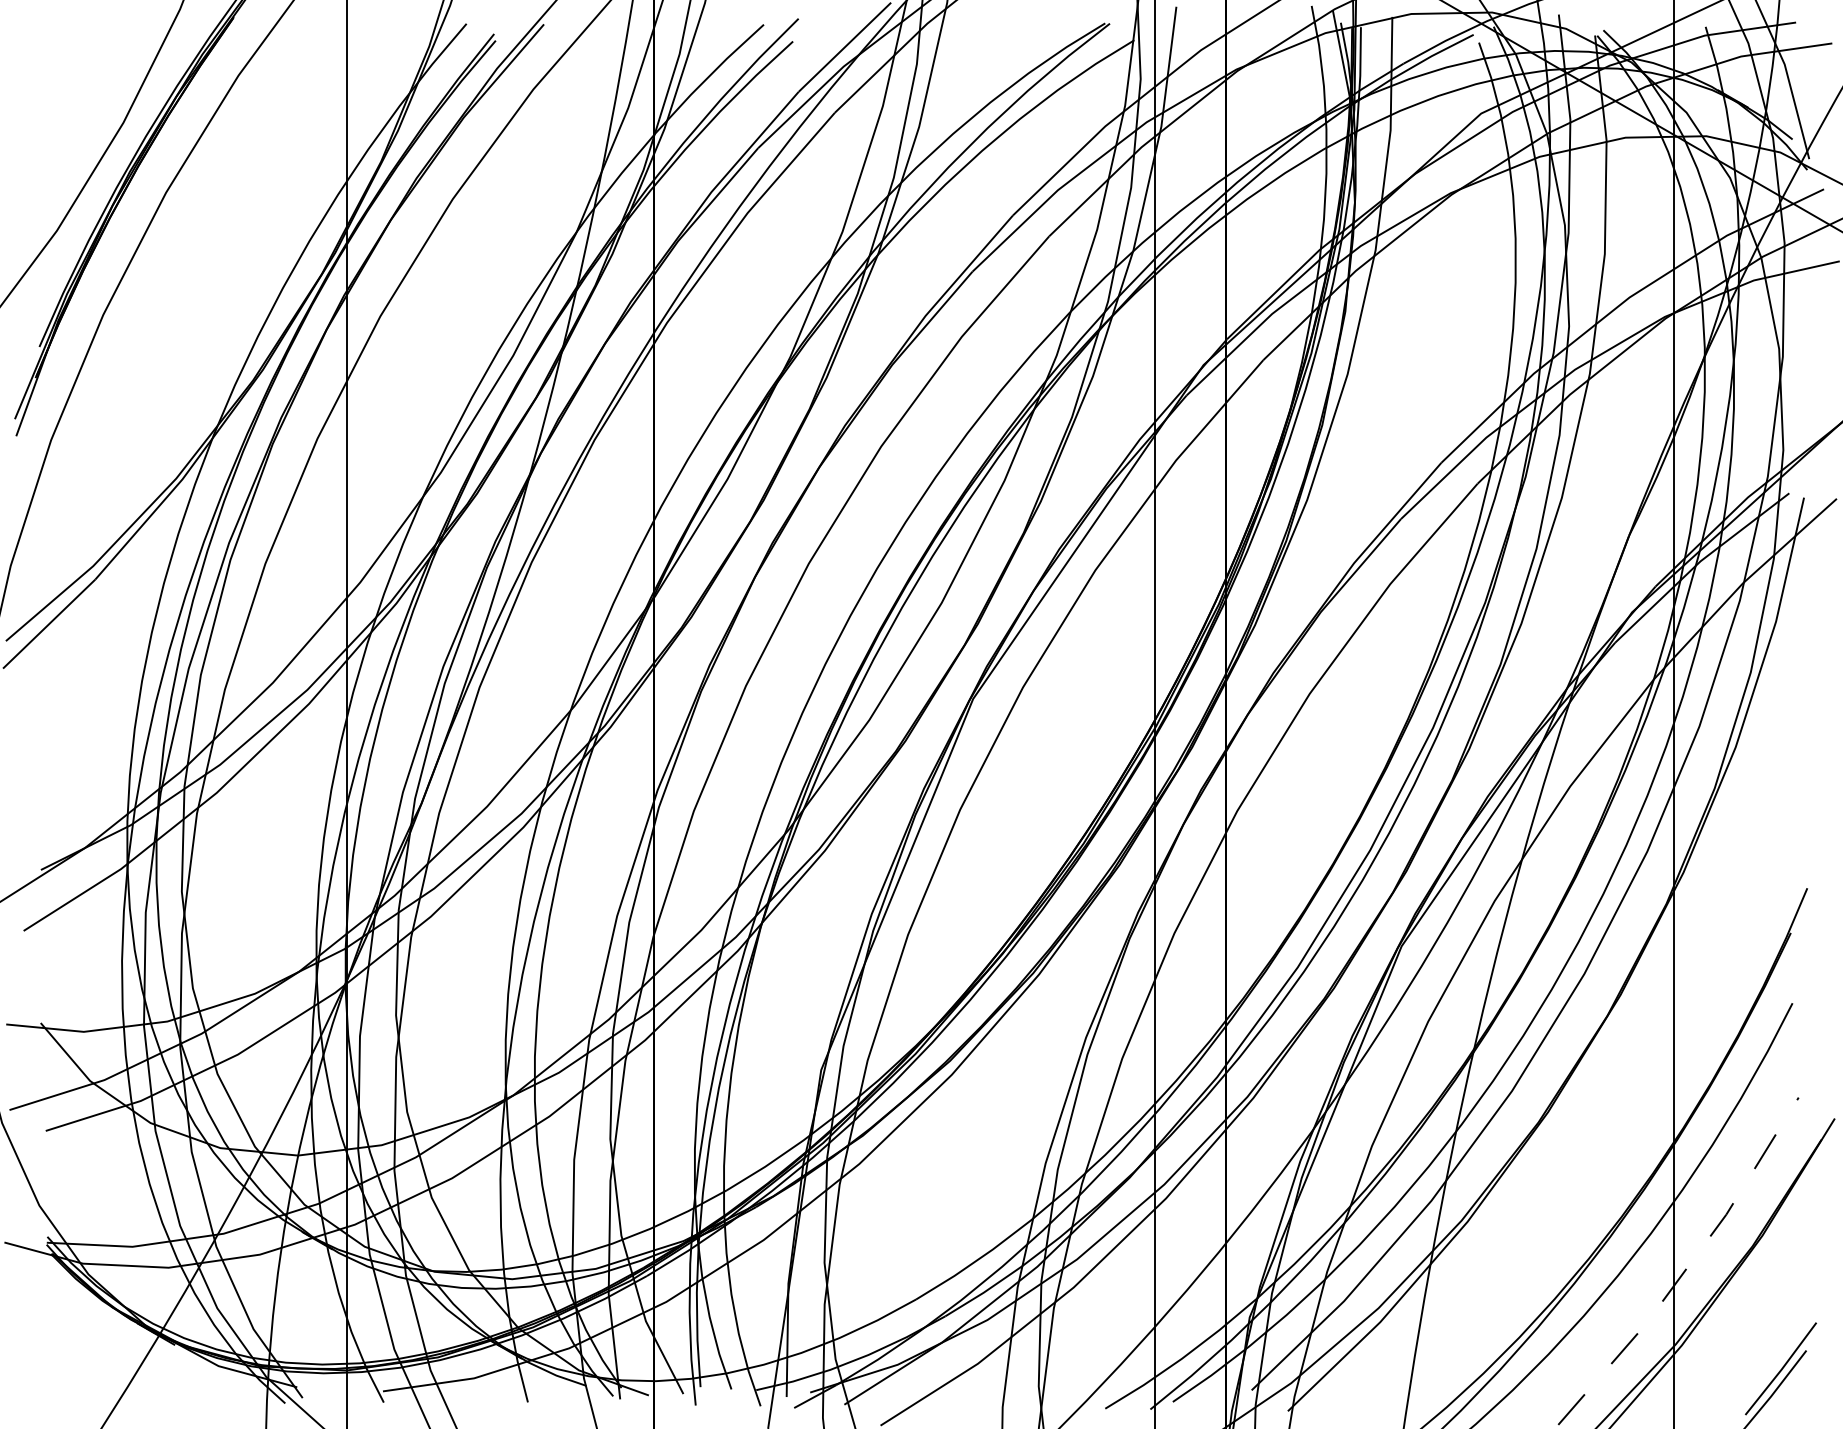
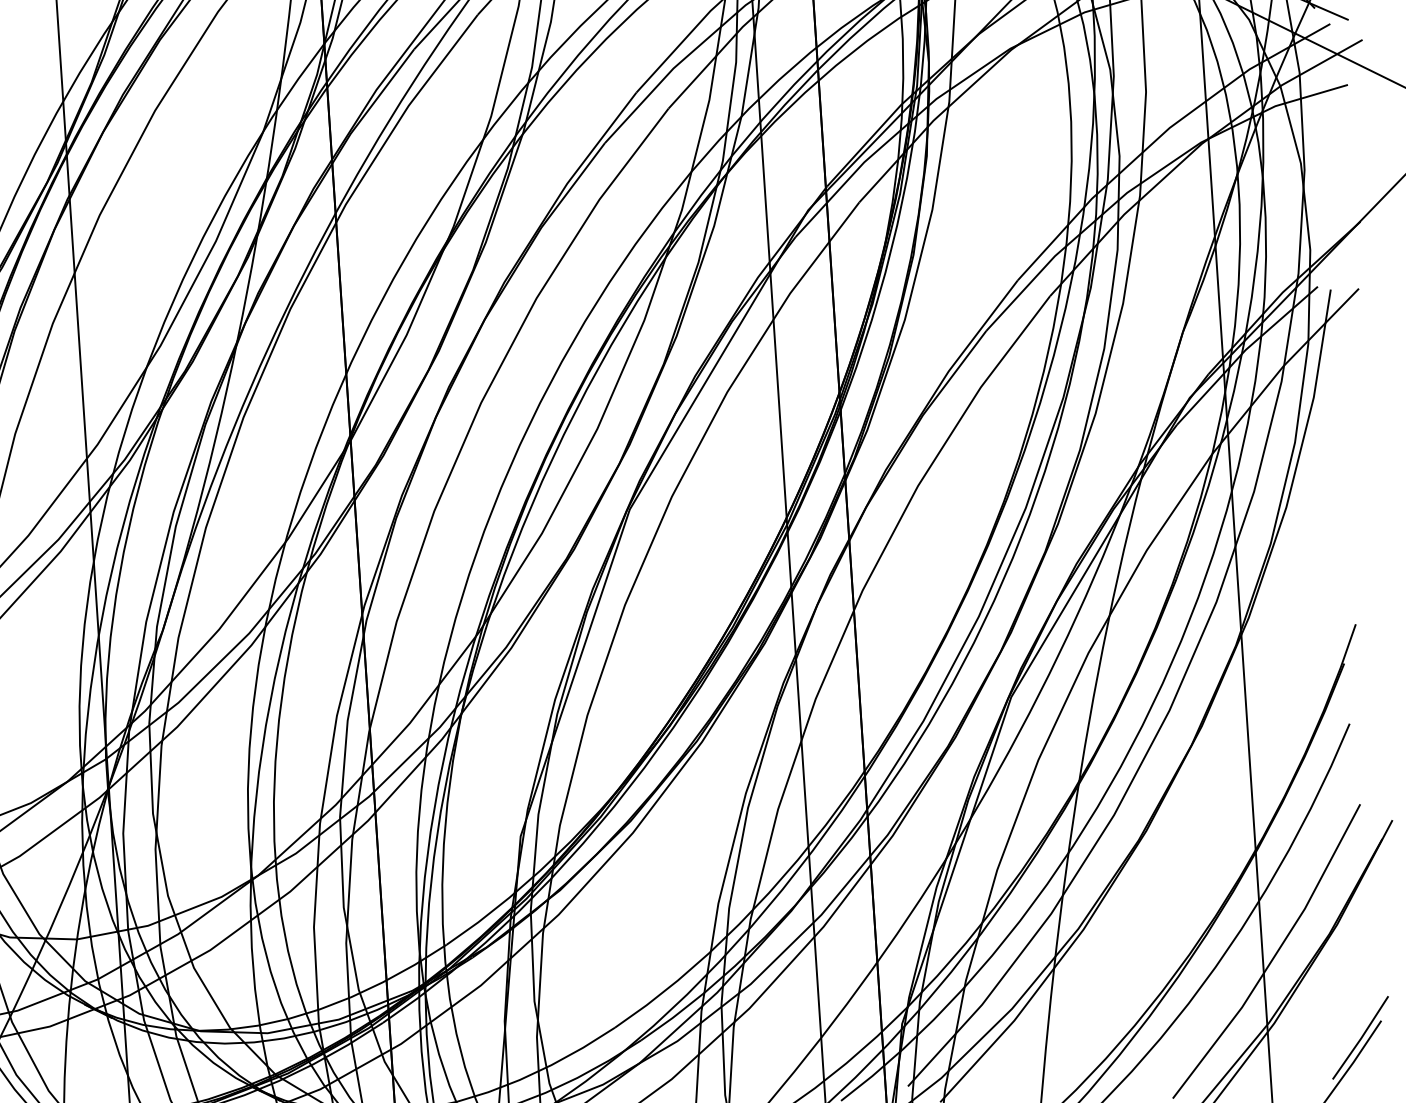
line: (1687, 1267) -> (1274, 956), dashed -> solid

